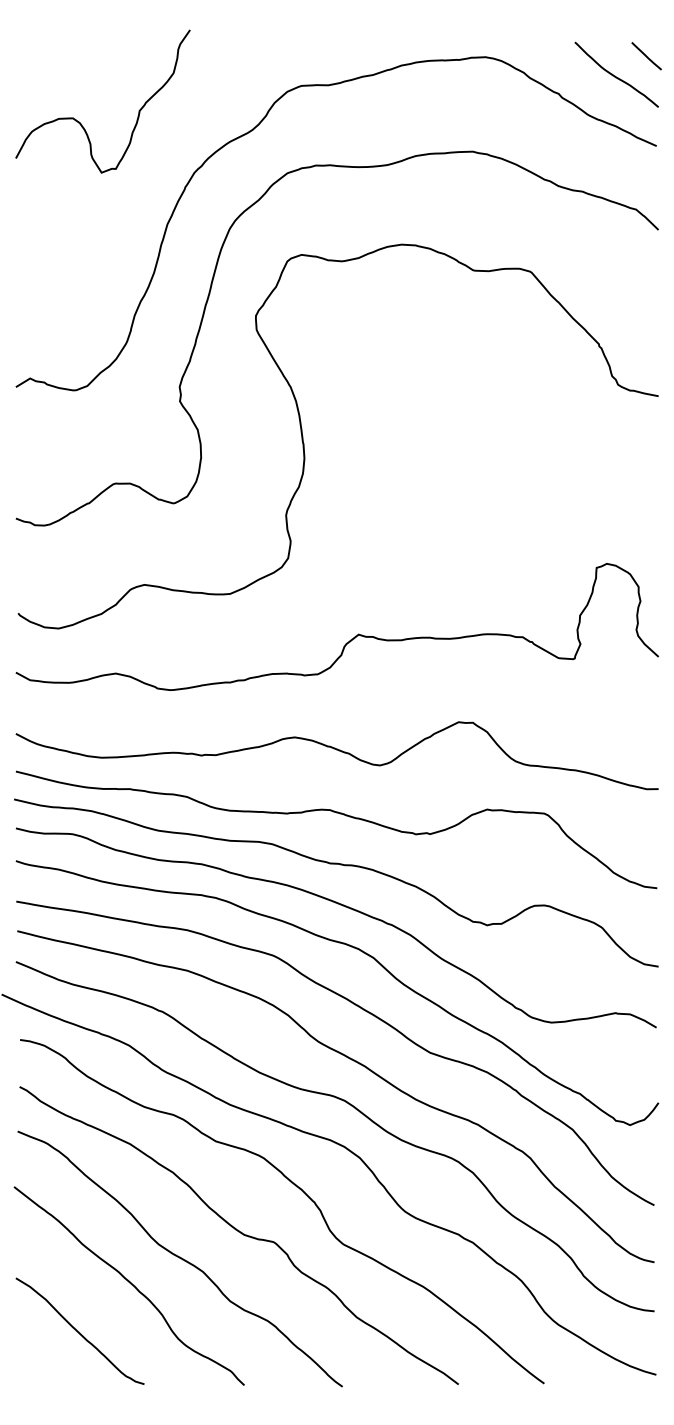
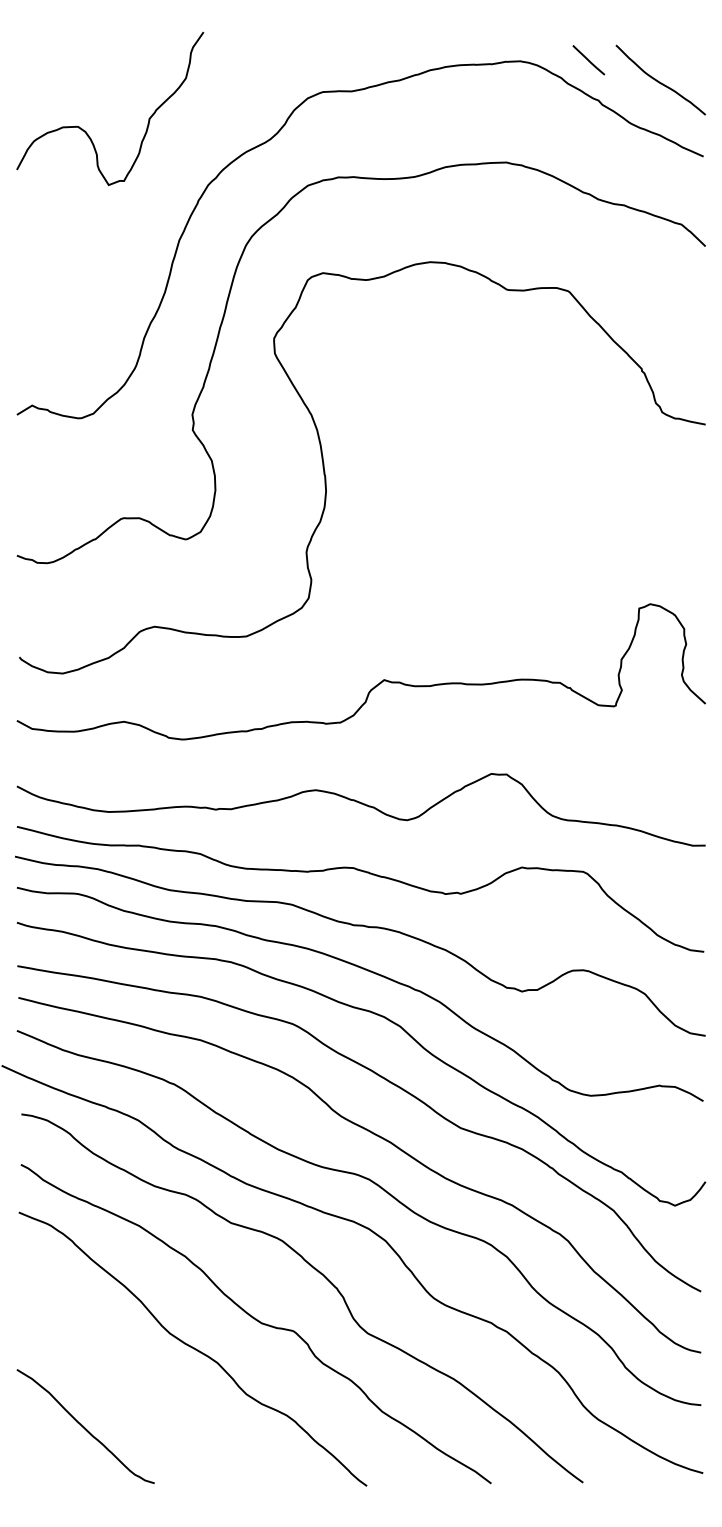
line: (646, 56) -> (588, 60), moved
curve: (130, 1283) -> (139, 1375), removed

